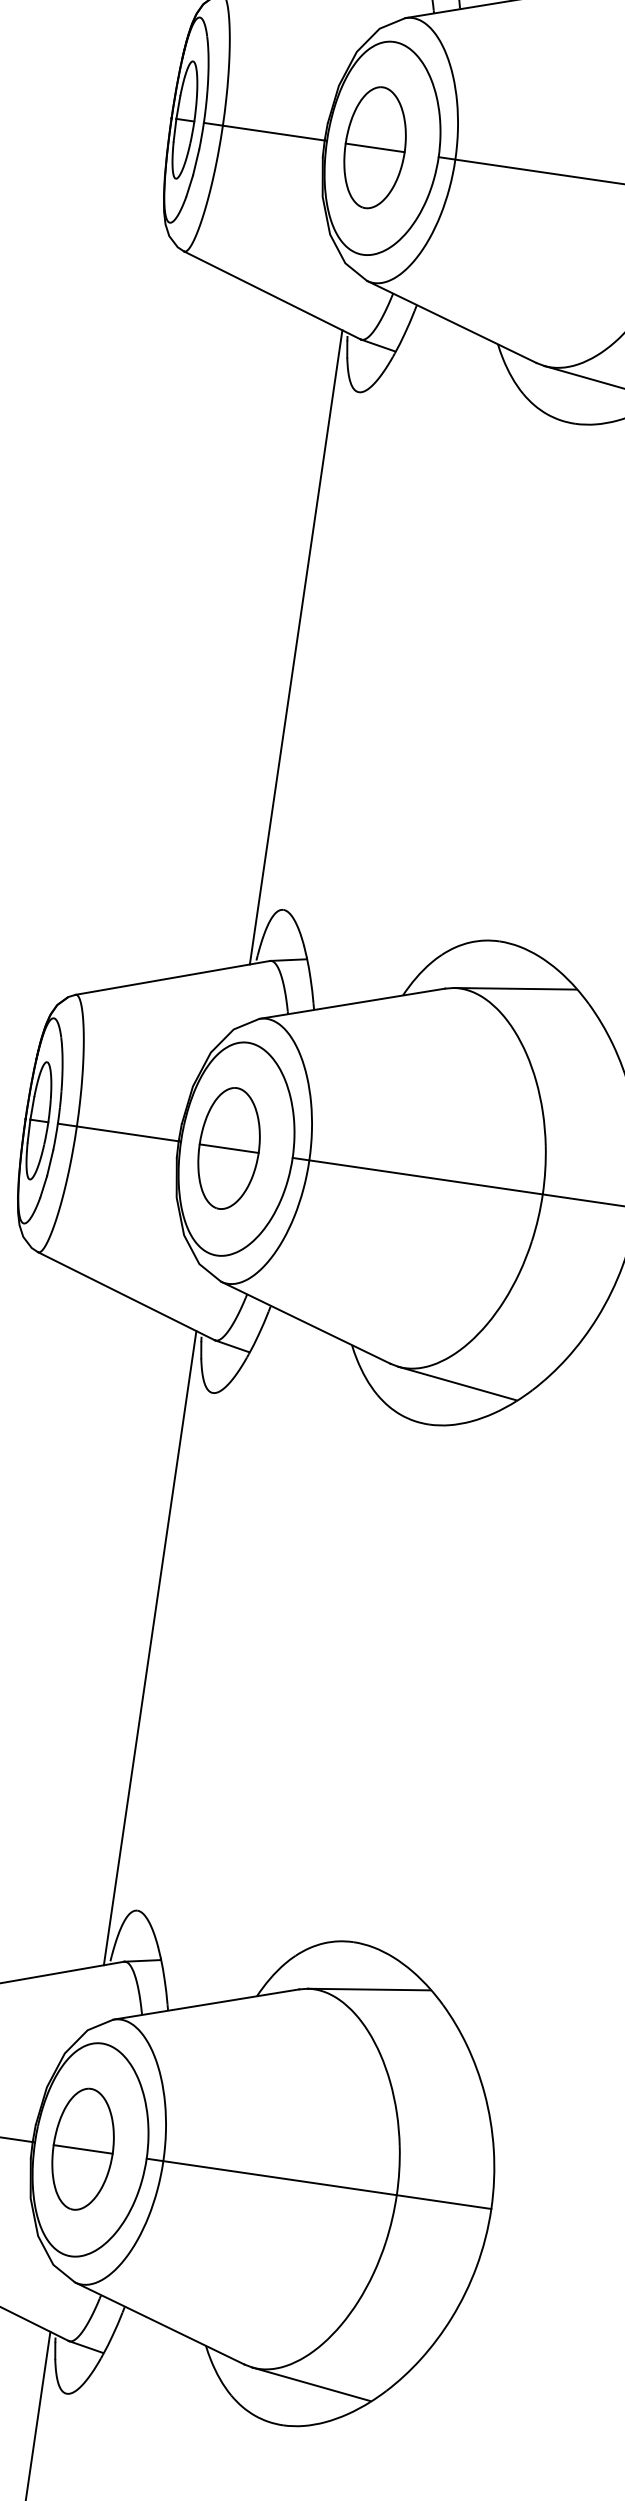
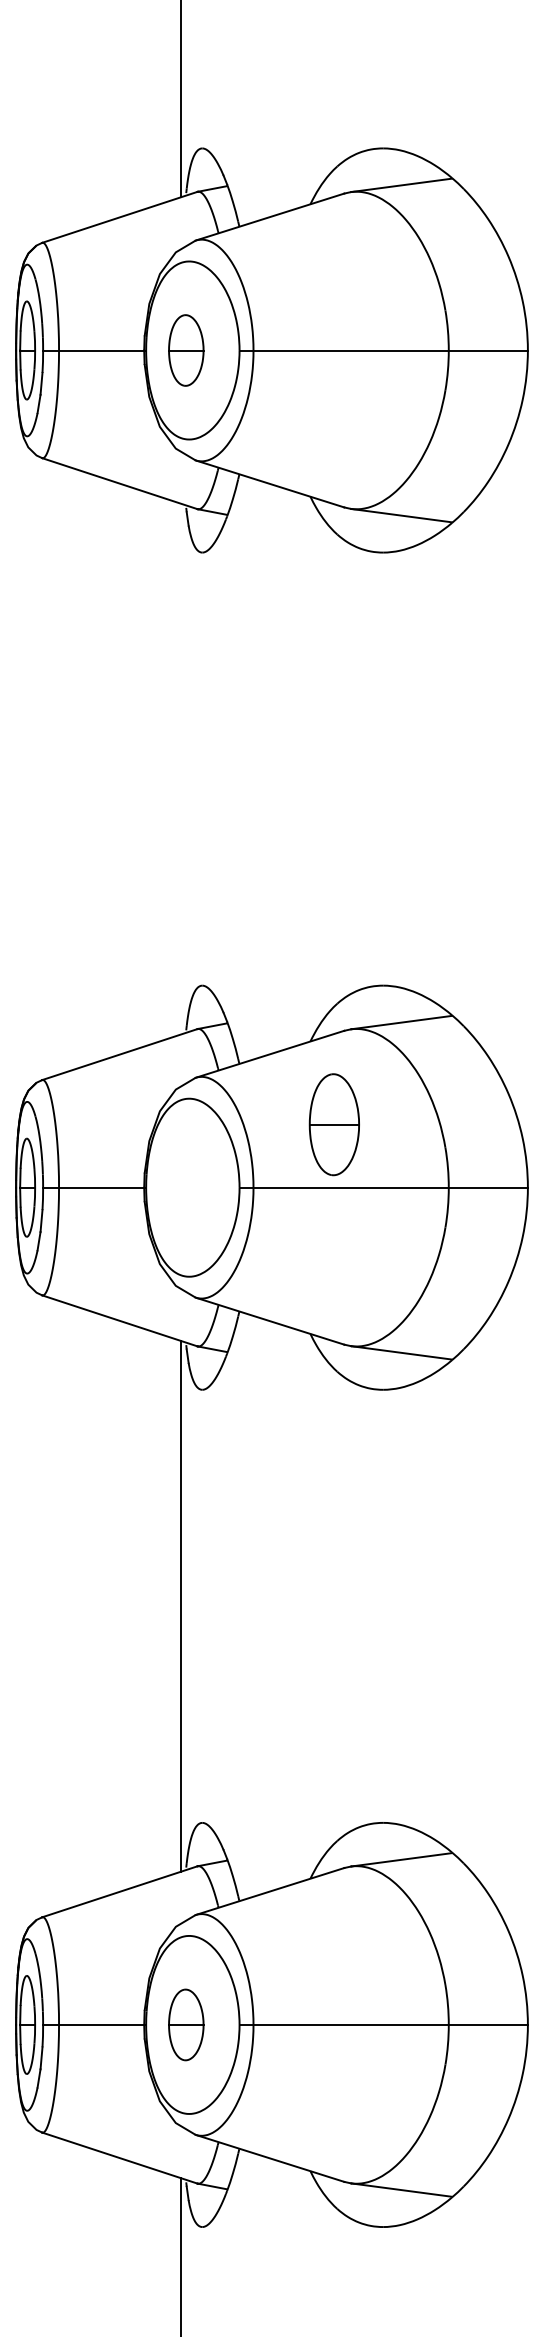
part: (374, 147) -> (185, 350), size x0.7
line: (296, 646) -> (181, 768), removed
part: (228, 1148) -> (333, 1124), moved
part: (82, 2148) -> (185, 2024), size x0.7

